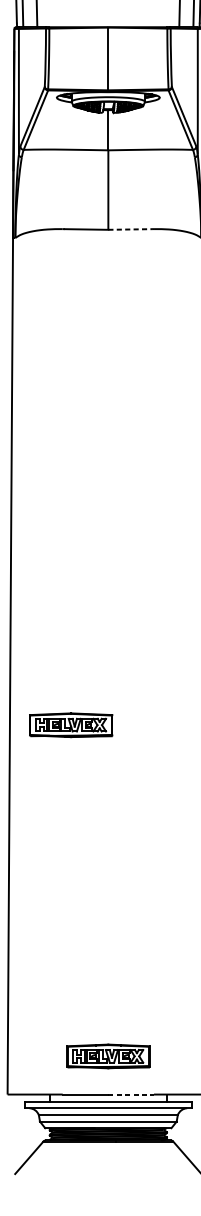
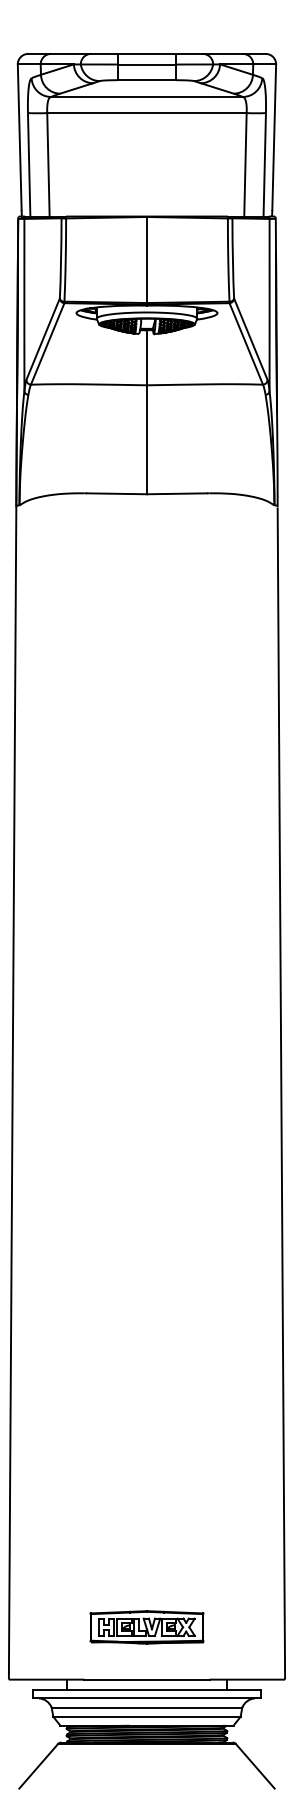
line: (129, 229) -> (176, 493), dashed -> solid
part: (70, 725) -> (95, 1173), removed
line: (131, 1094) -> (178, 1679), dashed -> solid

